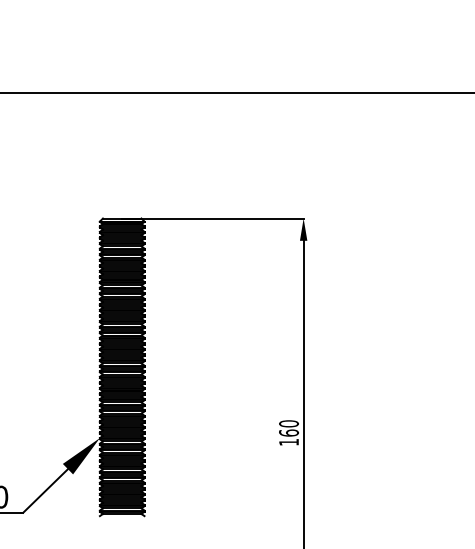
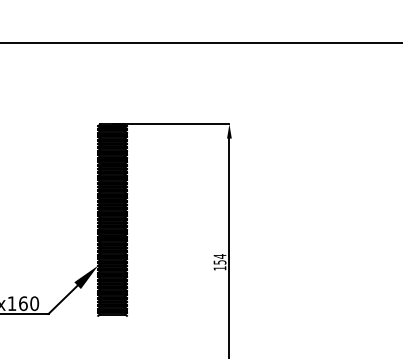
text: (288, 428) -> (219, 259), 160 -> 154

